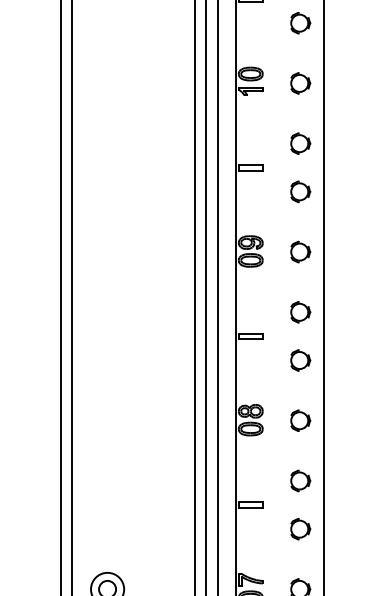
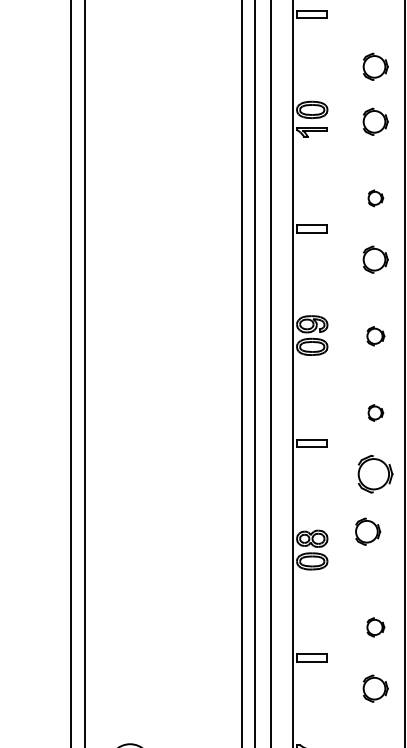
part: (300, 23) -> (375, 67), moved
part: (300, 143) -> (375, 198), size x0.6
part: (300, 251) -> (375, 335), size x0.7
part: (300, 312) -> (375, 413), size x0.6
part: (300, 360) -> (375, 474), size x1.4
part: (300, 420) -> (367, 531), moved
part: (300, 480) -> (375, 626), size x0.7

